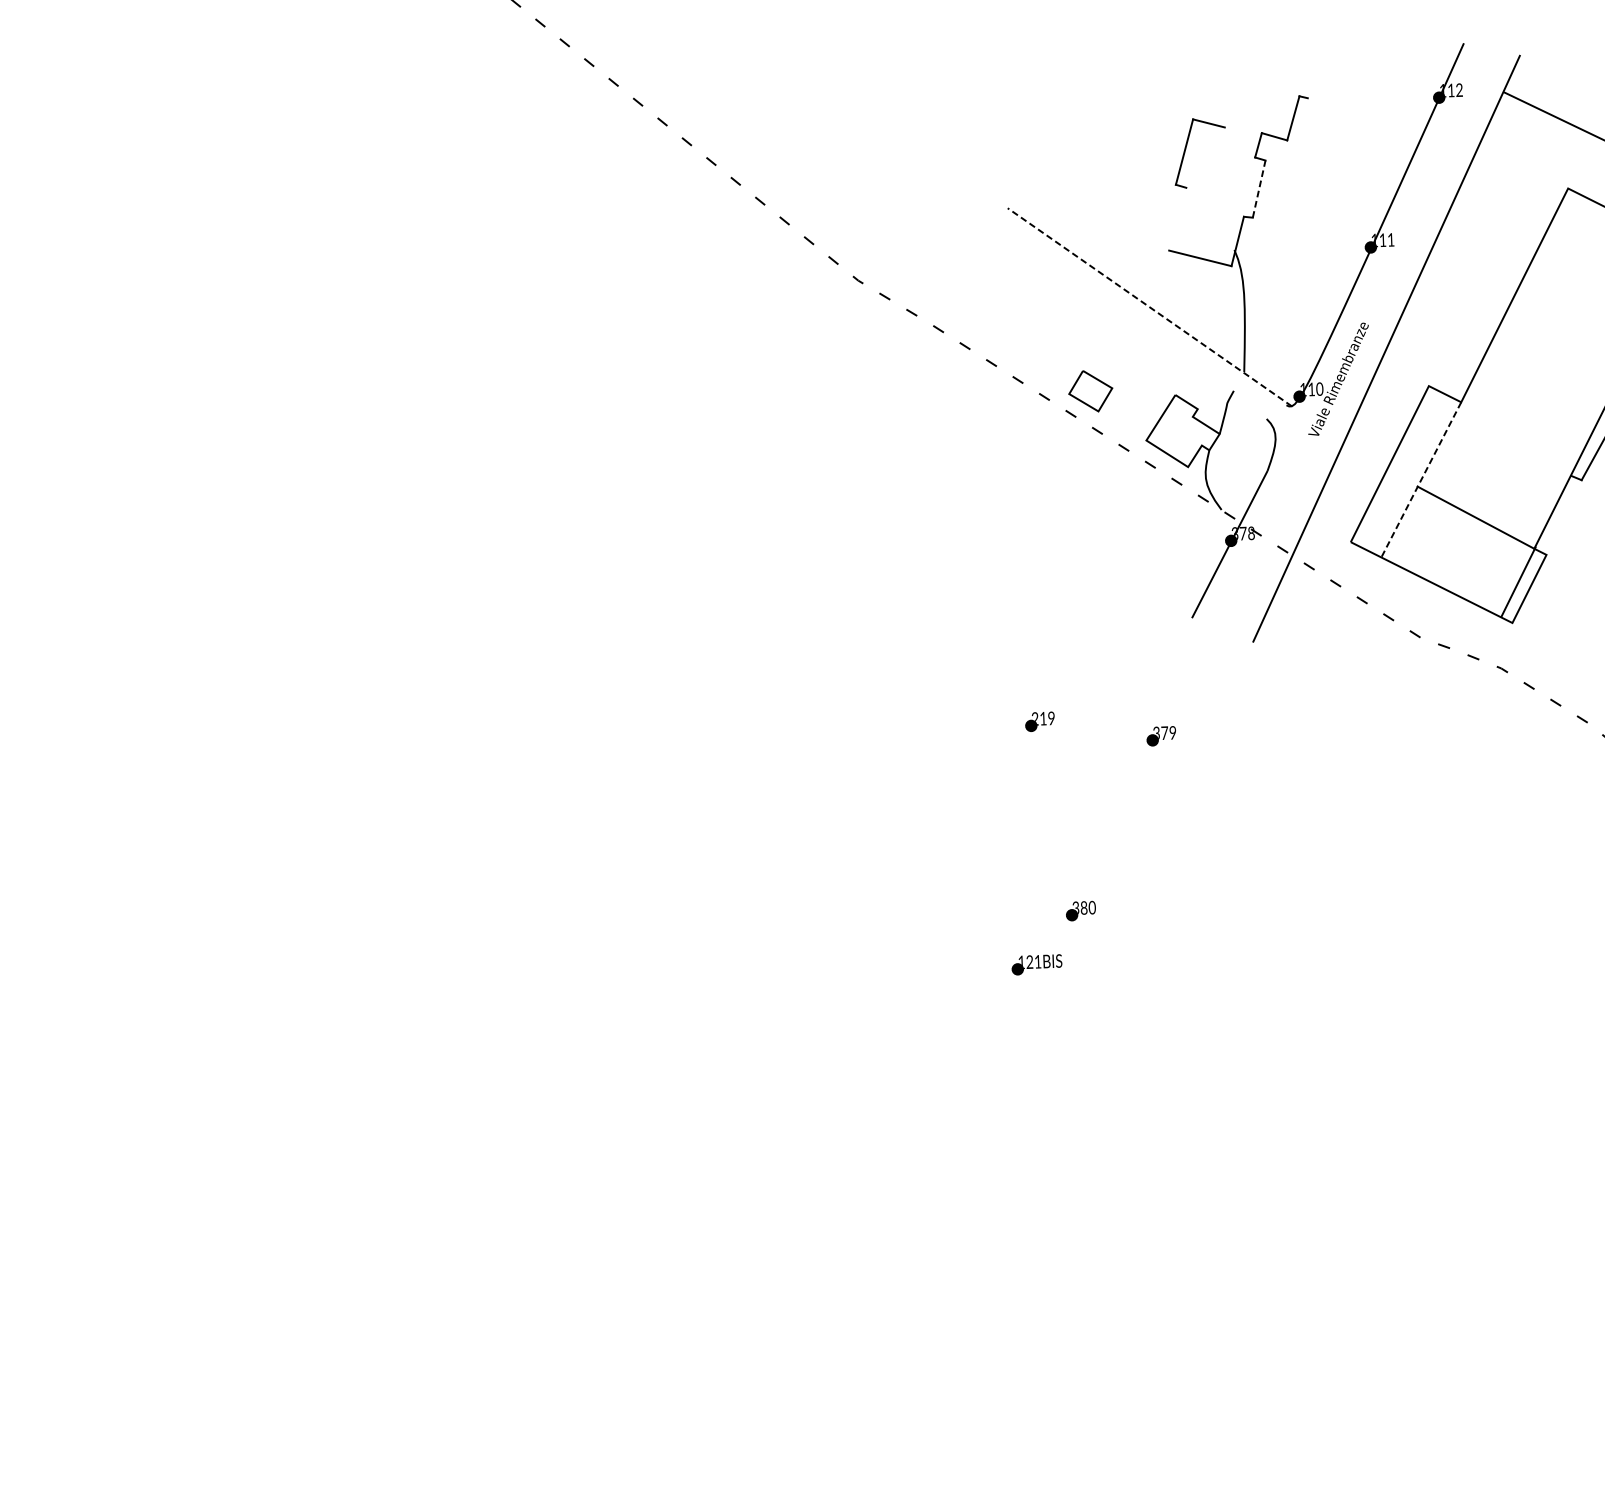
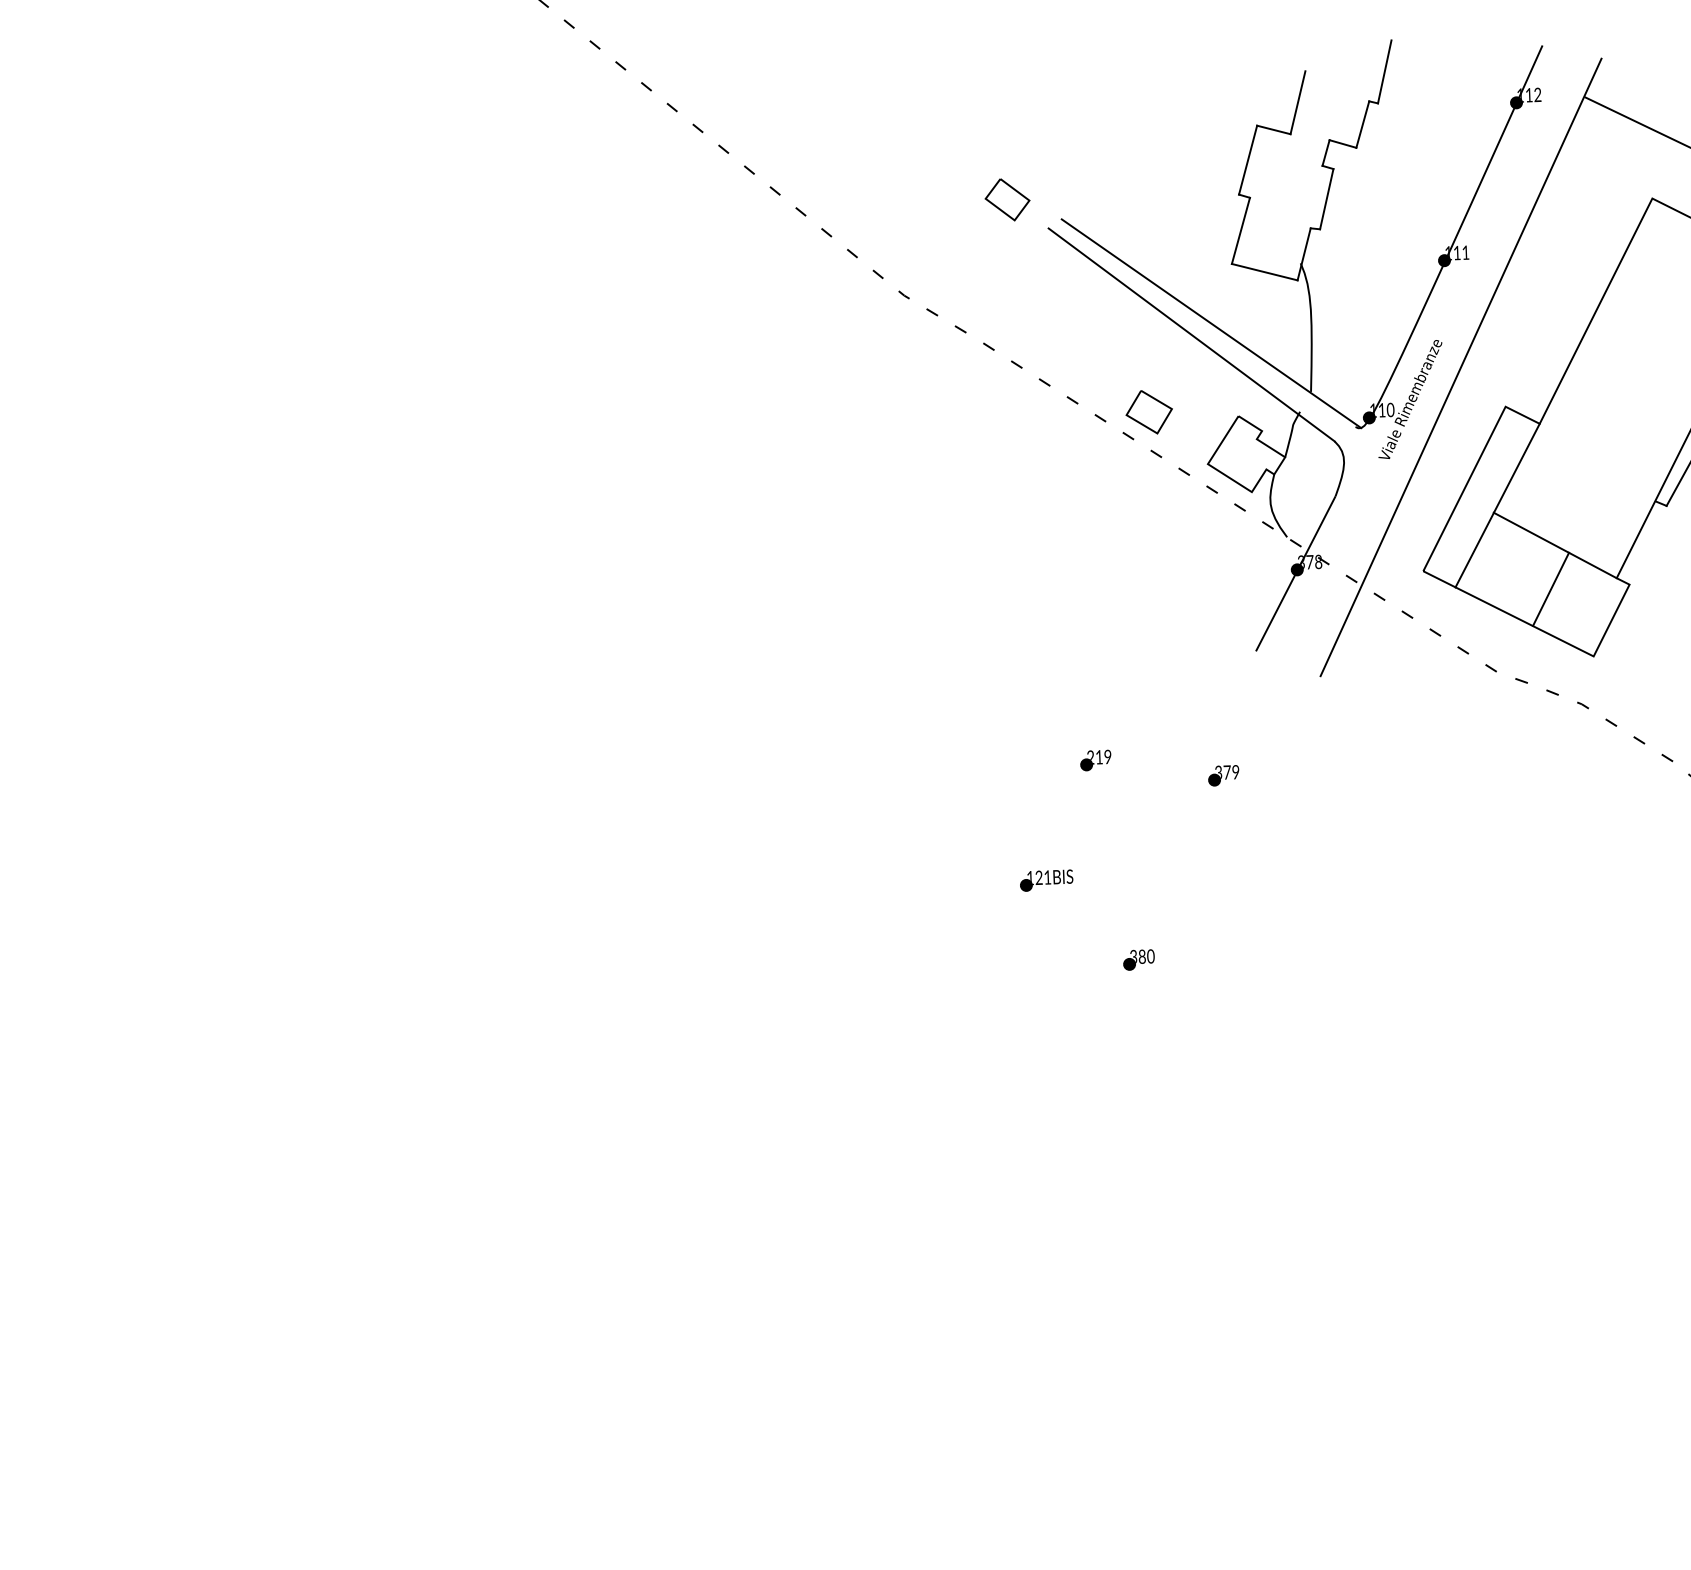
line: (1313, 67) -> (1384, 71), added
line: (1231, 97) -> (1297, 102), added
part: (956, 189) -> (1007, 199), added
line: (1258, 189) -> (1326, 199), dashed -> solid
line: (1177, 218) -> (1240, 230), added
line: (1149, 307) -> (1211, 323), dashed -> solid
line: (1130, 317) -> (1191, 334), added
line: (1421, 480) -> (1497, 506), dashed -> solid
line: (1518, 581) -> (1551, 588), moved
part: (1036, 964) -> (1046, 880), moved

